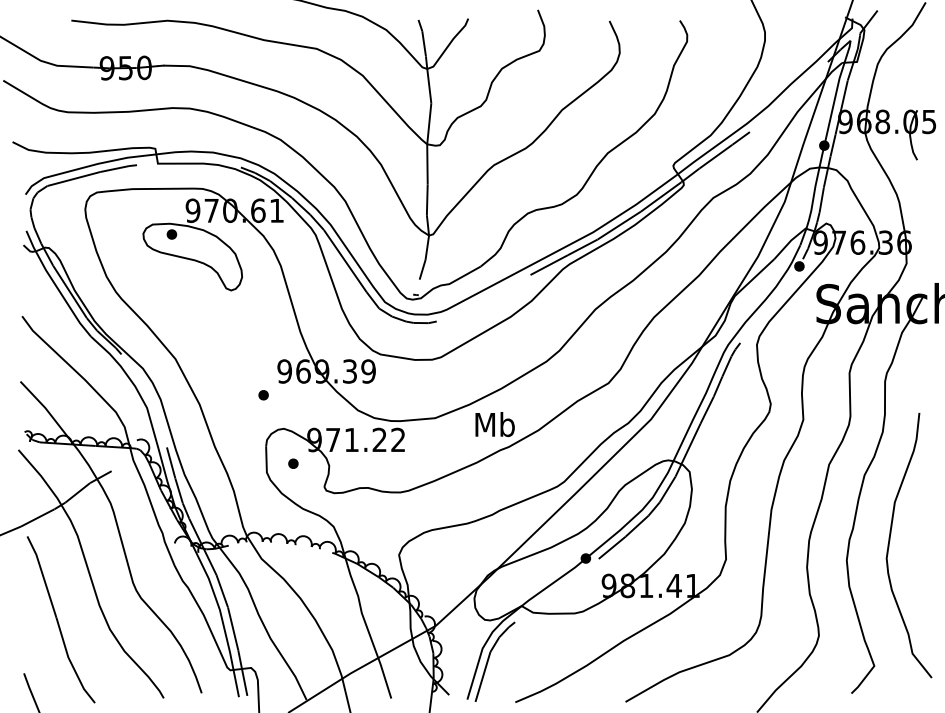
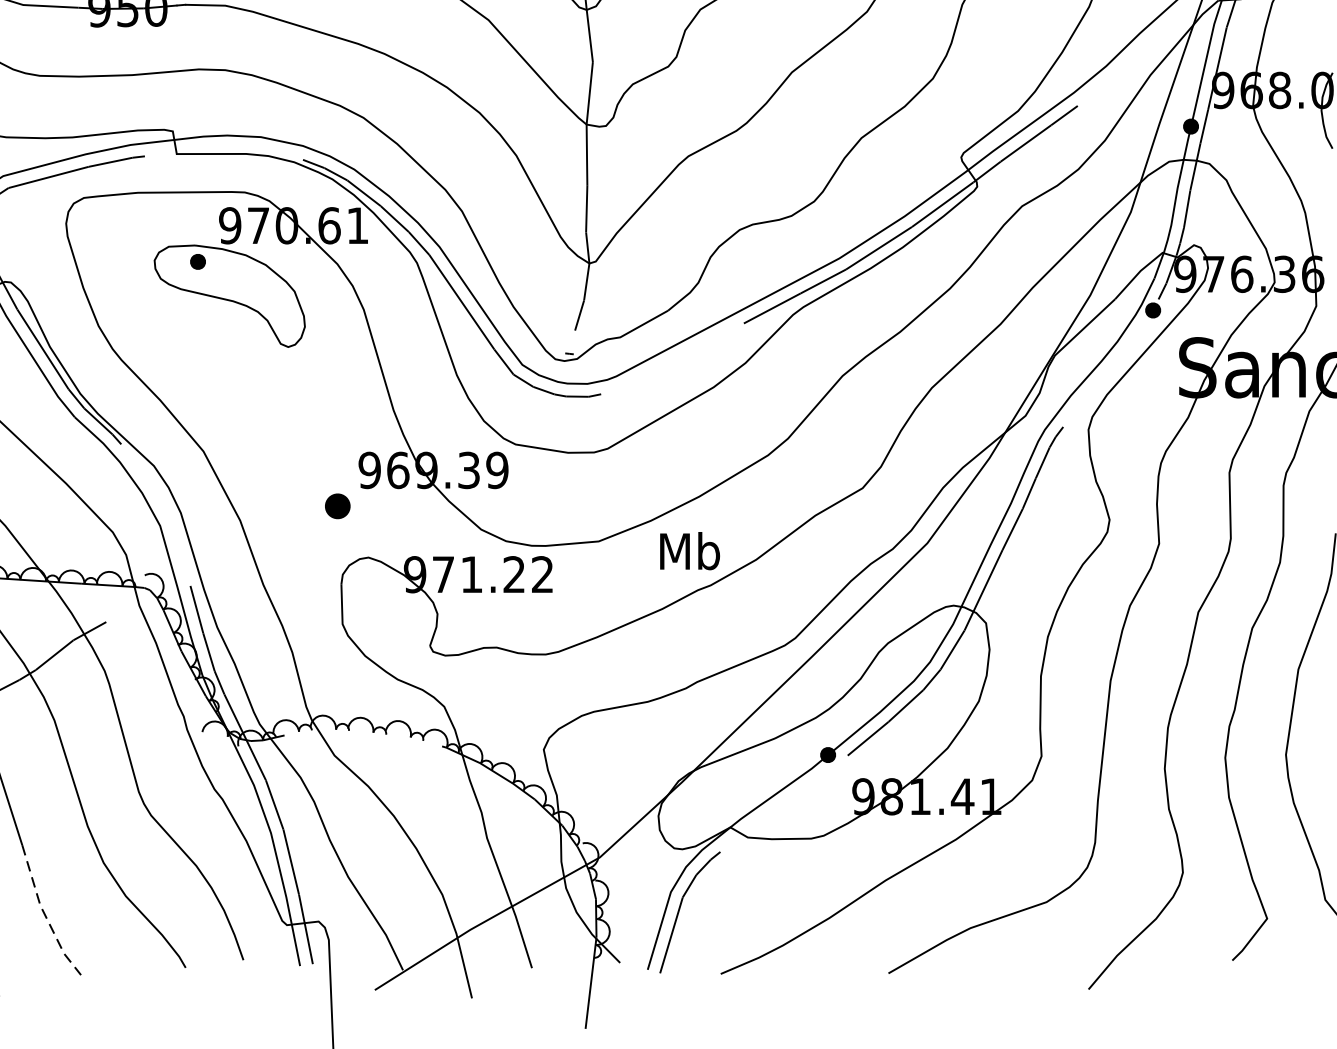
part: (263, 395) -> (337, 506), size x1.6
part: (293, 463) -> (383, 610), removed
line: (70, 662) -> (43, 913), solid -> dashed

